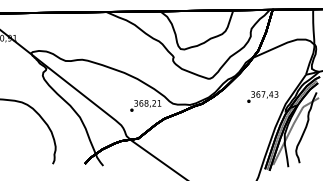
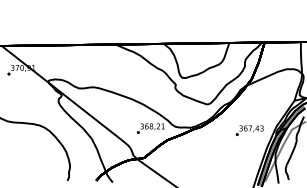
text: (262, 96) -> (249, 130), moved

